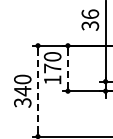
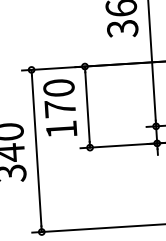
line: (67, 68) -> (86, 107), dashed -> solid
line: (38, 91) -> (37, 151), dashed -> solid

